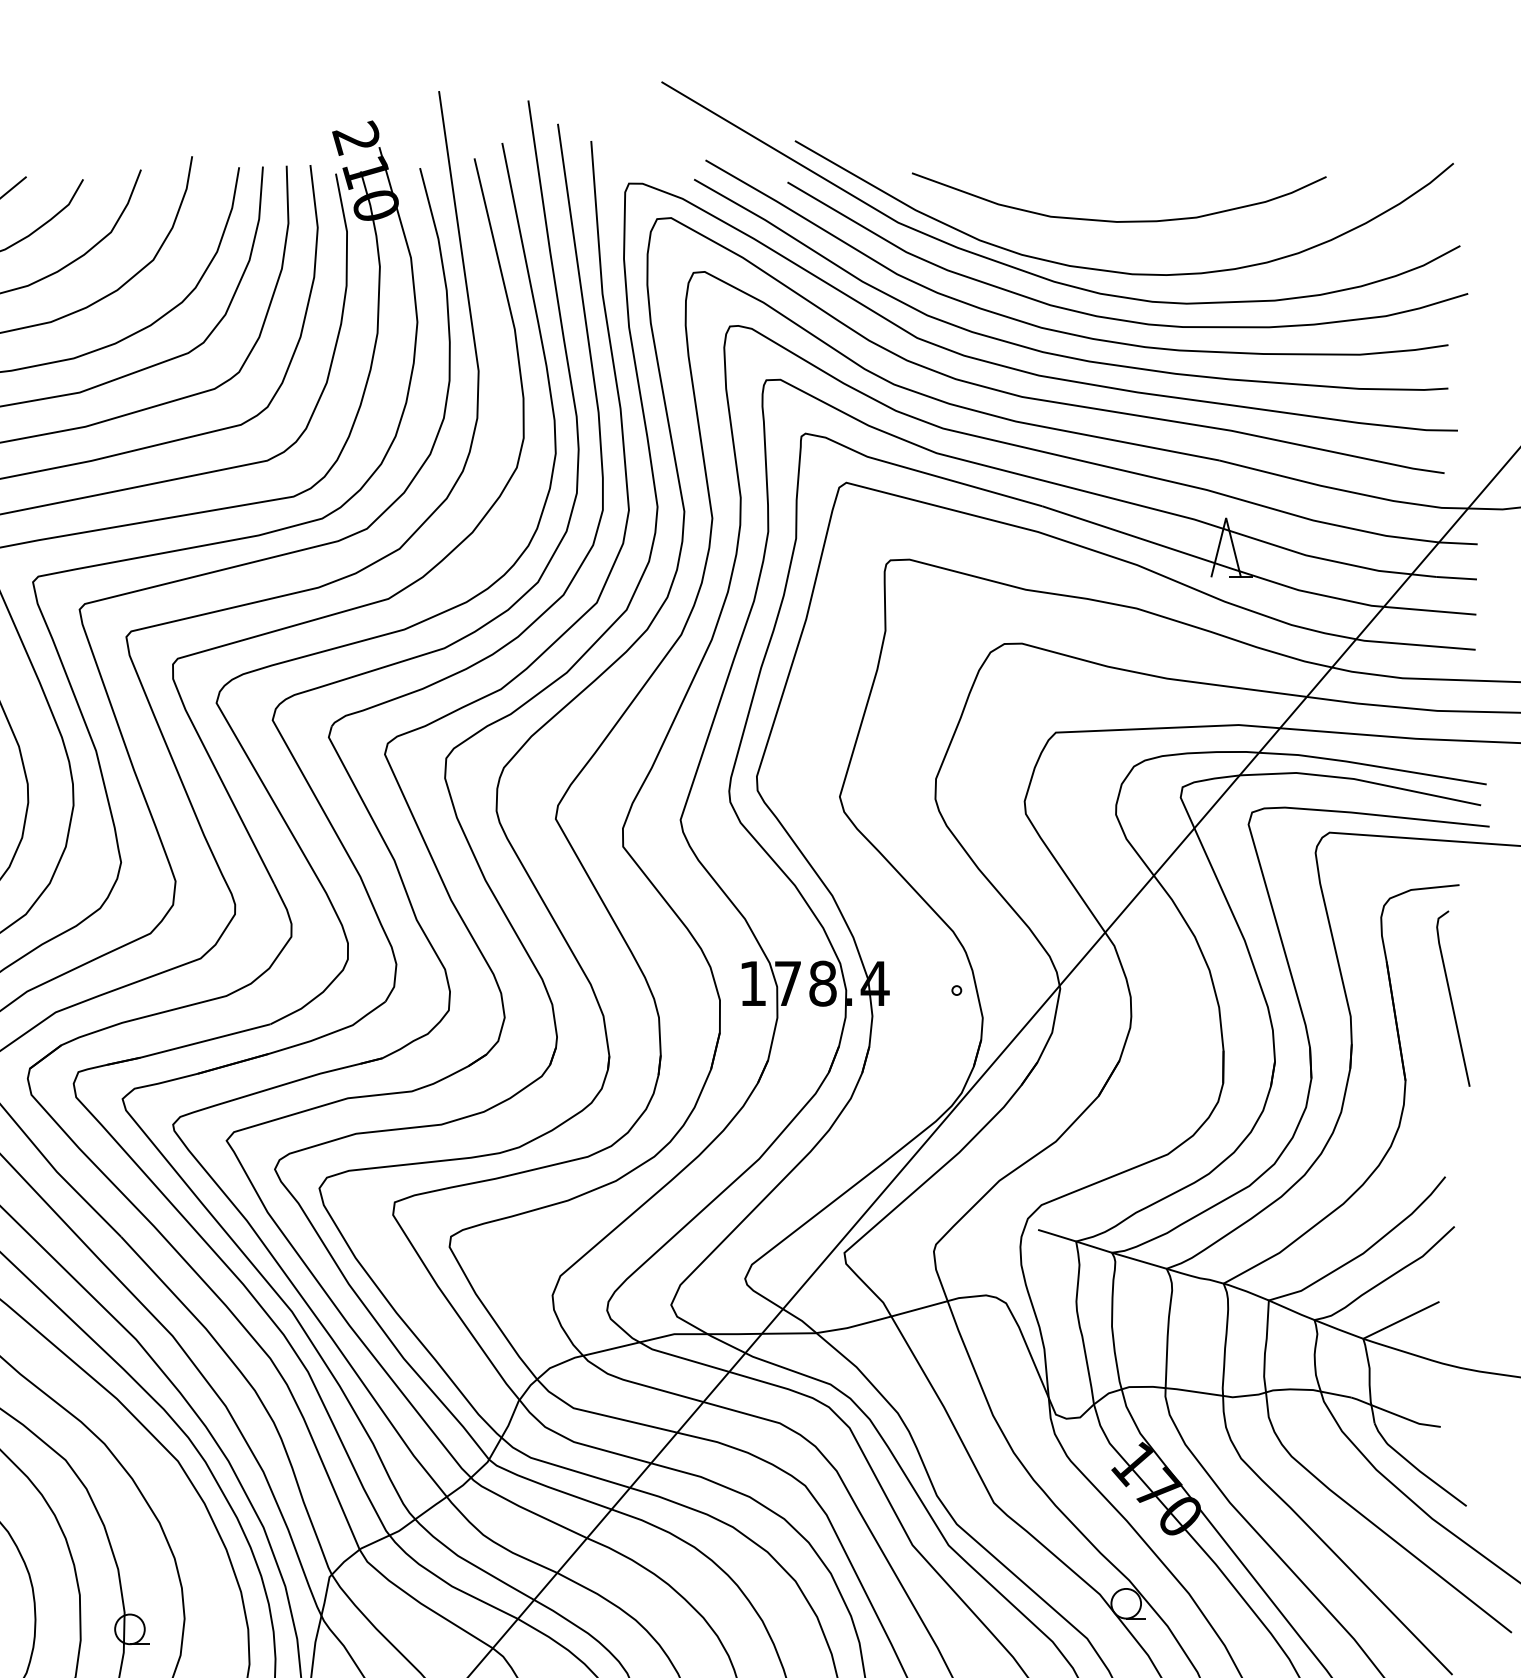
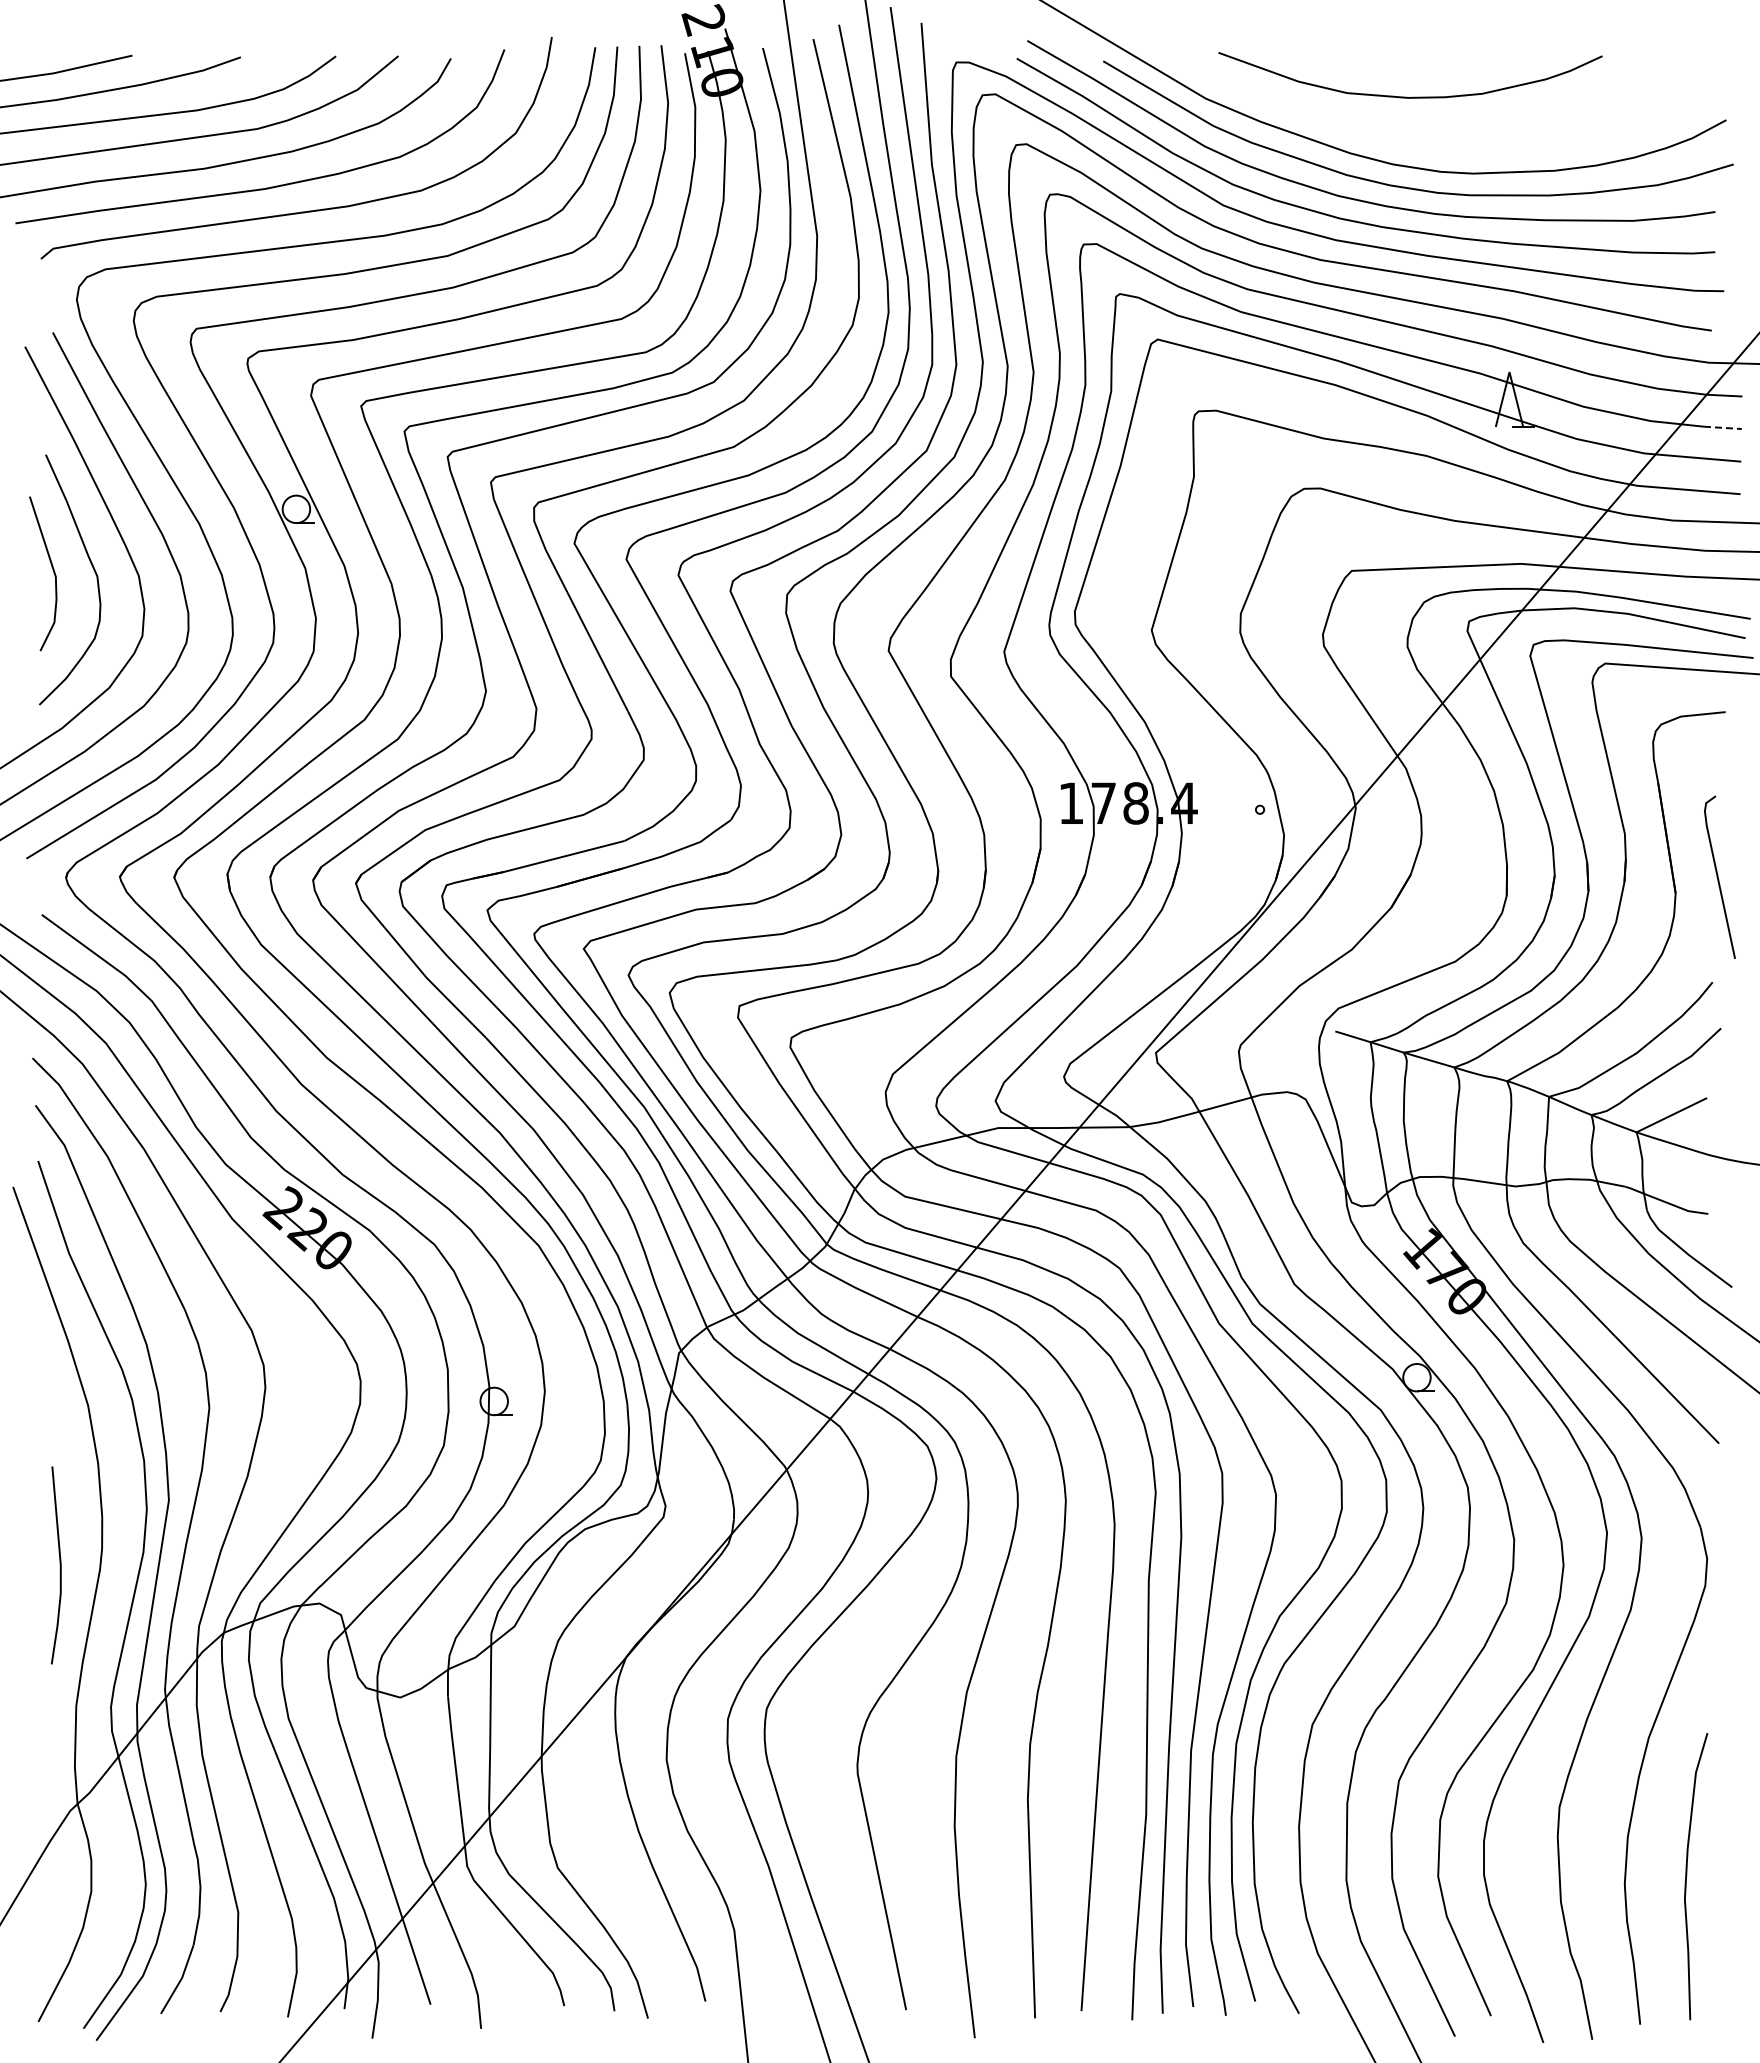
curve: (1119, 271) -> (1410, 143), removed
line: (1456, 577) -> (1722, 427), solid -> dashed
line: (1451, 997) -> (1718, 876), moved

